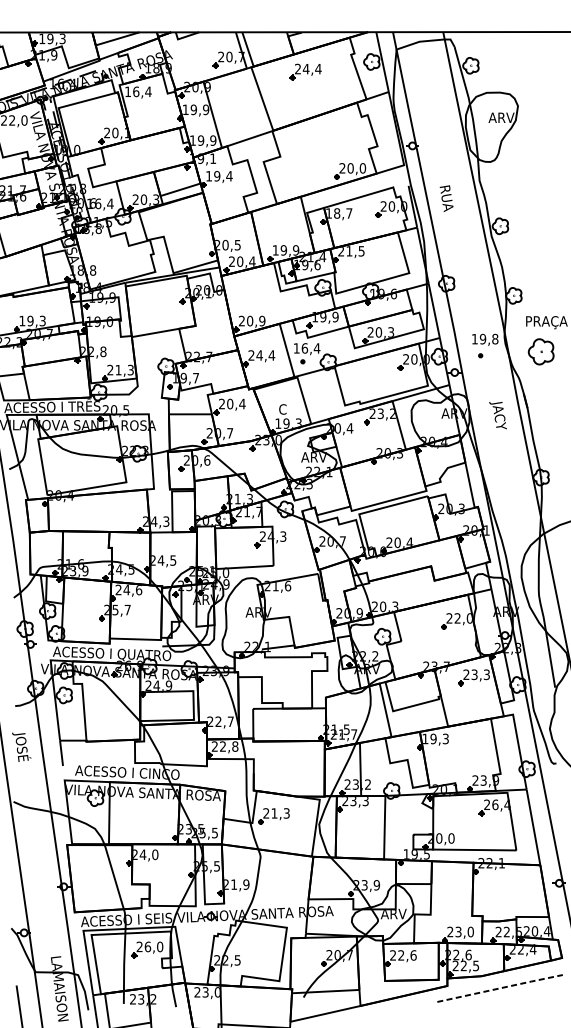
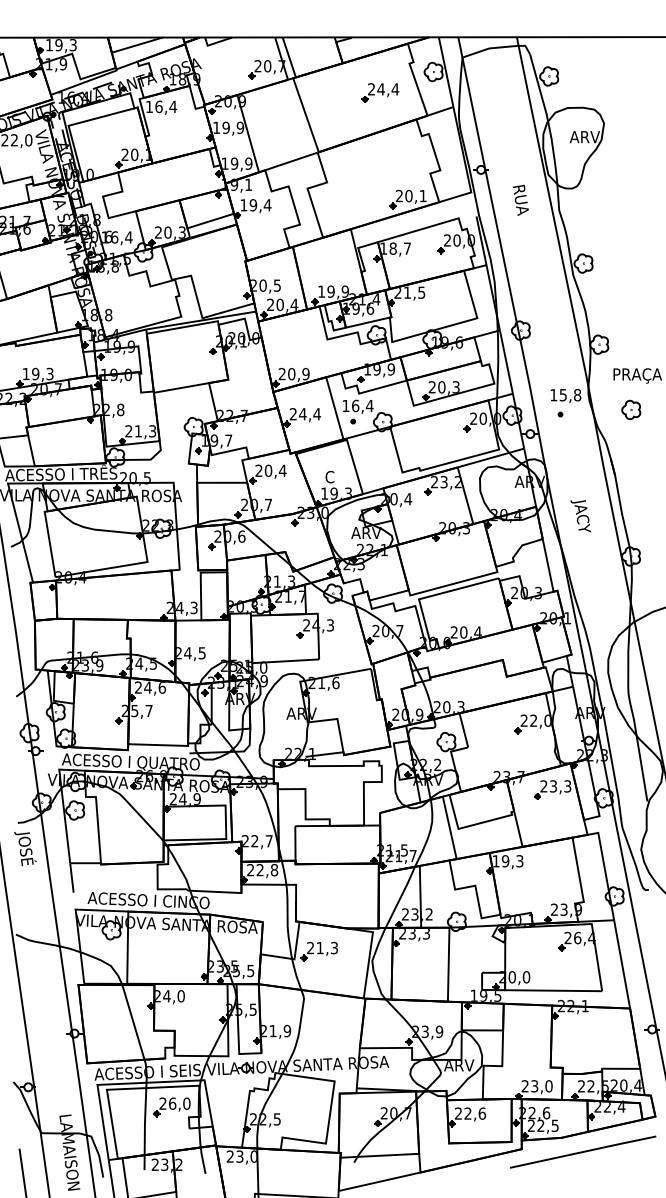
part: (305, 71) -> (380, 92), moved
text: (362, 167) -> (422, 195), 20,0 -> 20,1
text: (446, 197) -> (520, 199), moved
text: (482, 339) -> (562, 395), 19,8 -> 15,8
part: (541, 351) -> (631, 409), size x0.62
text: (497, 415) -> (580, 516), moved
text: (21, 747) -> (25, 849), moved
line: (501, 987) -> (584, 1151), dashed -> solid

